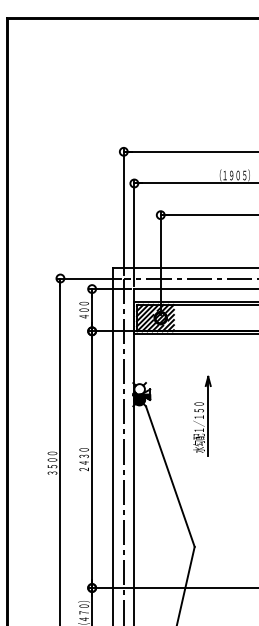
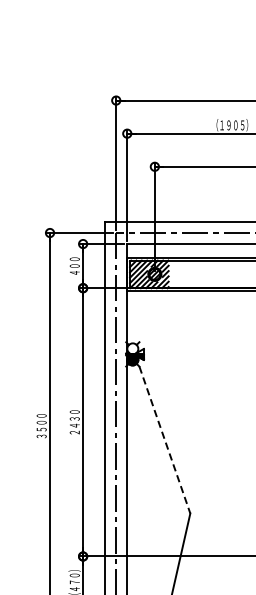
part: (202, 415) -> (198, 376), removed
line: (170, 477) -> (165, 440), solid -> dashed

